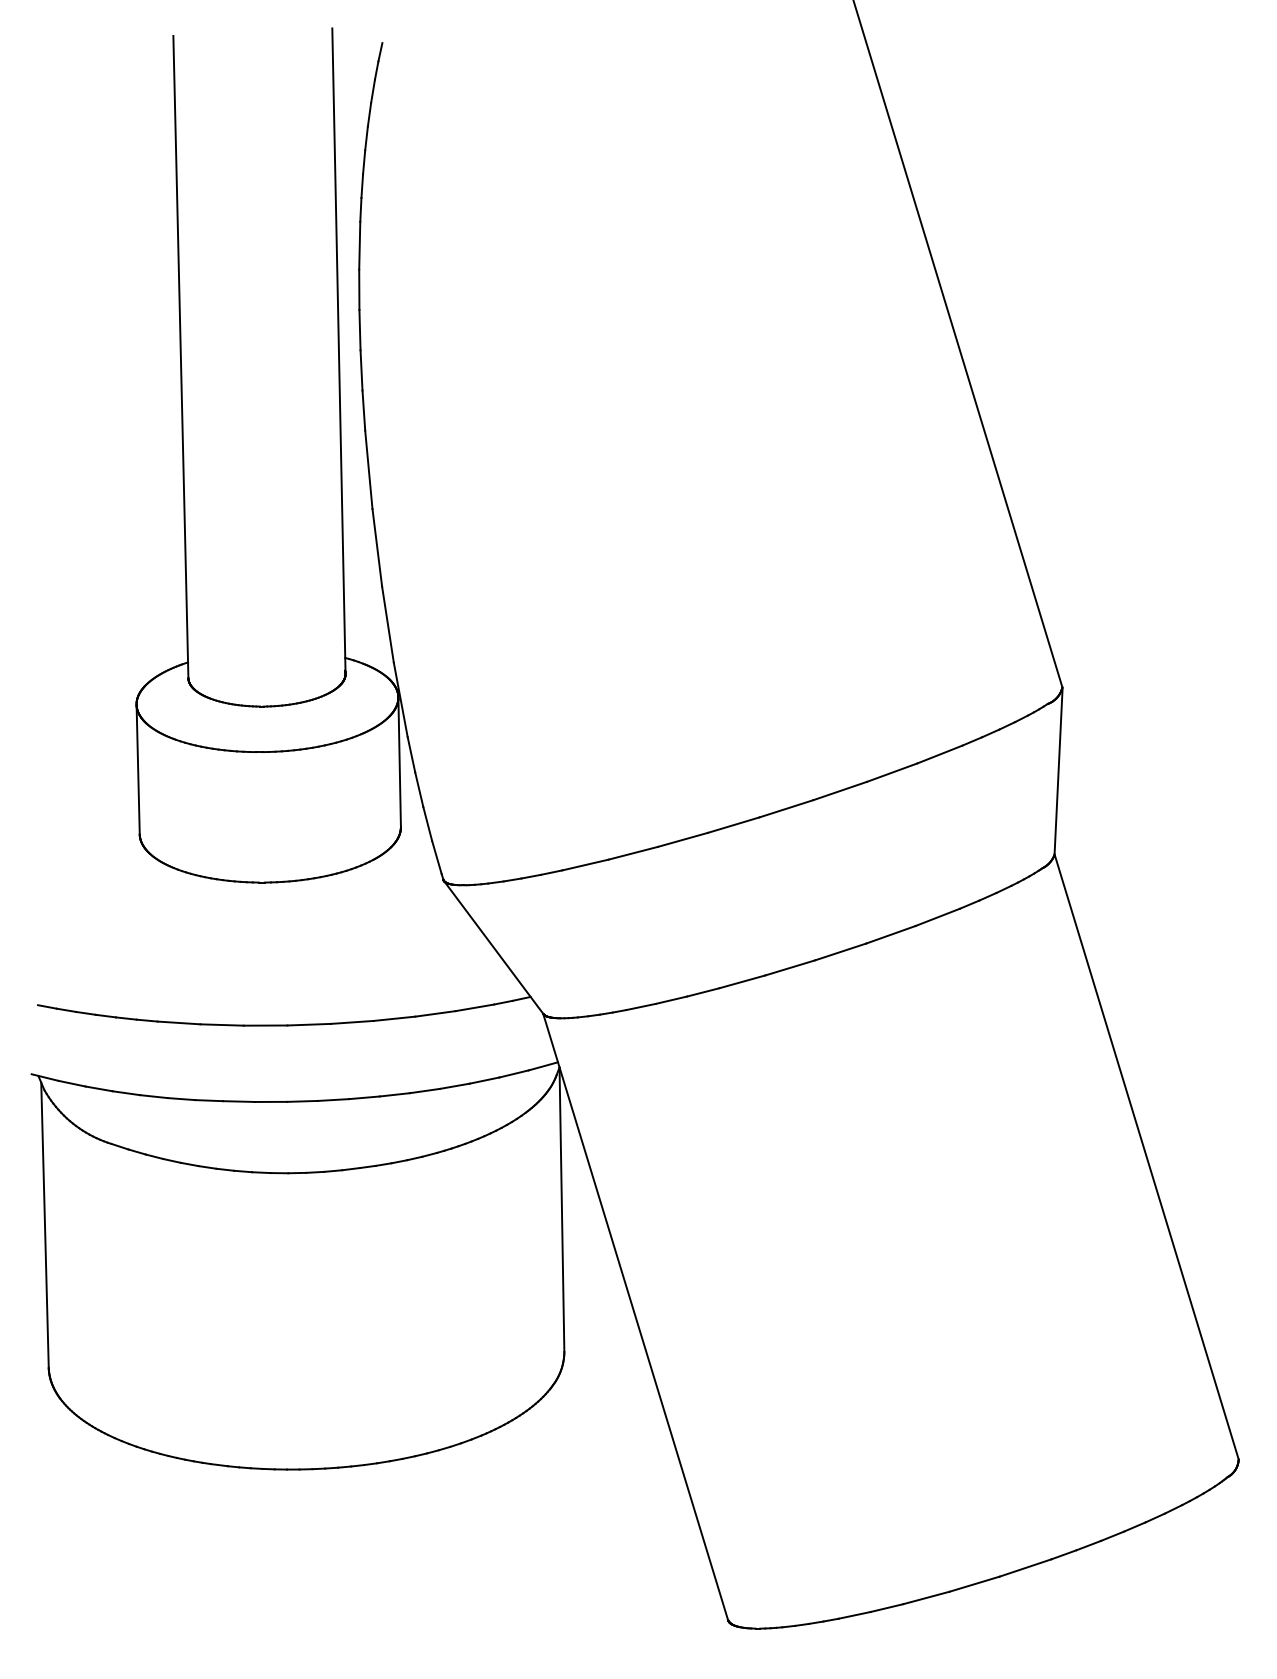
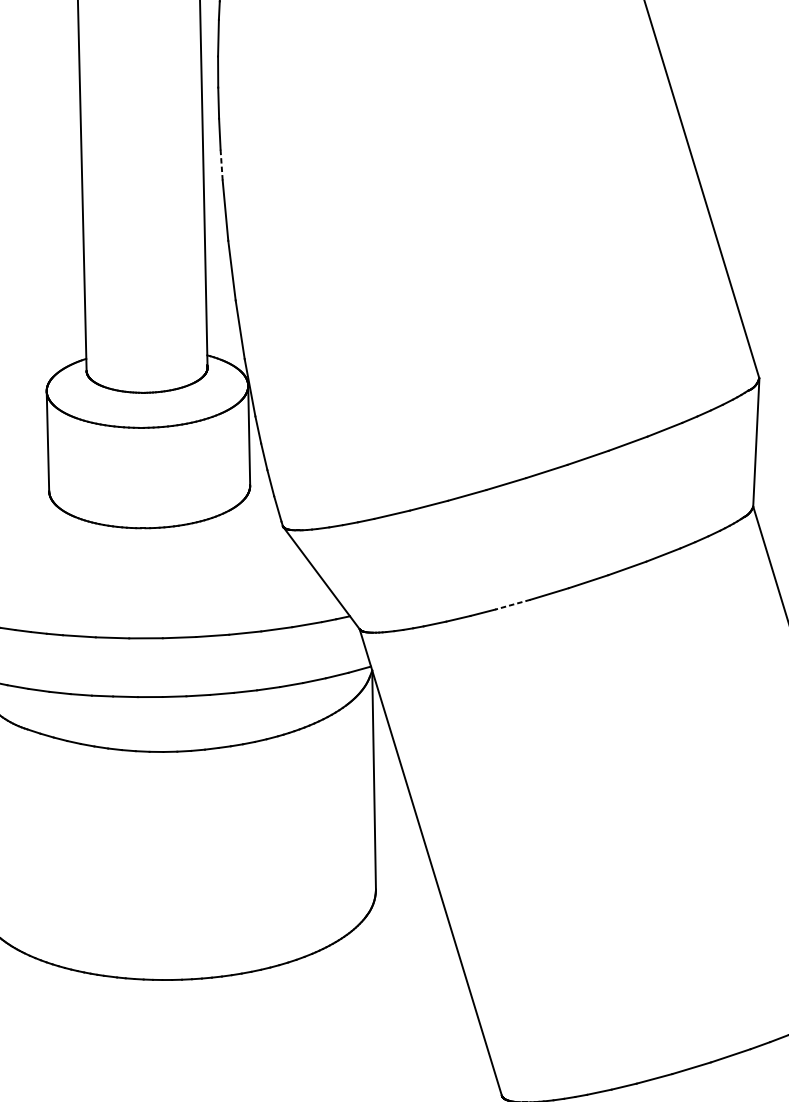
line: (363, 410) -> (221, 164), solid -> dashed
line: (742, 981) -> (513, 604), solid -> dashed

